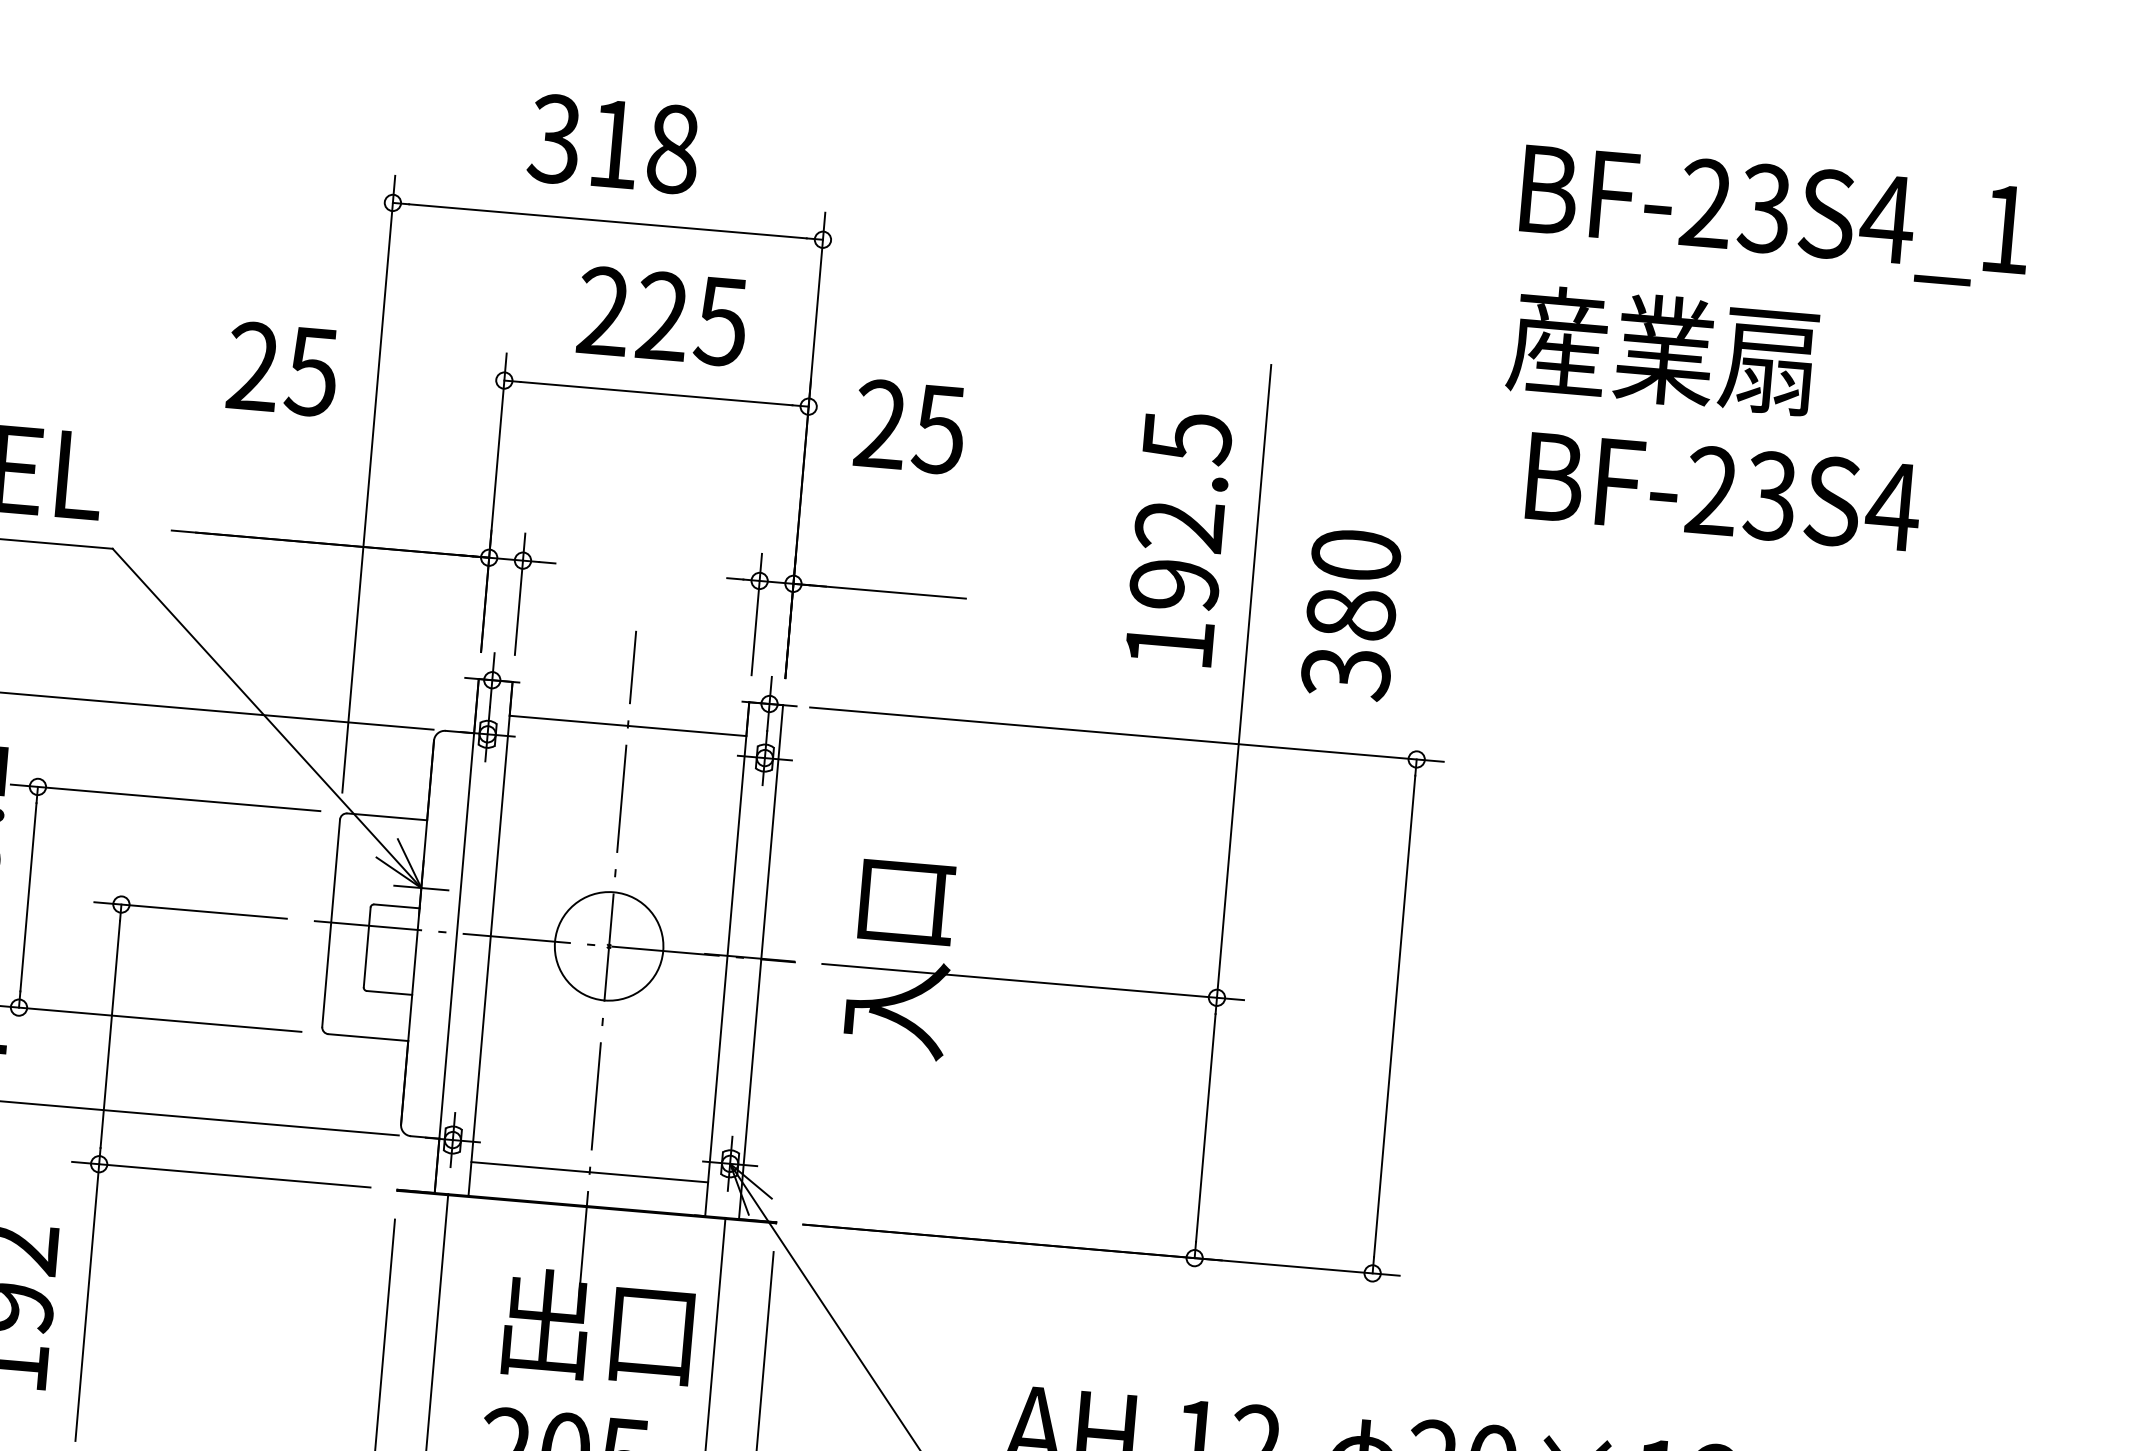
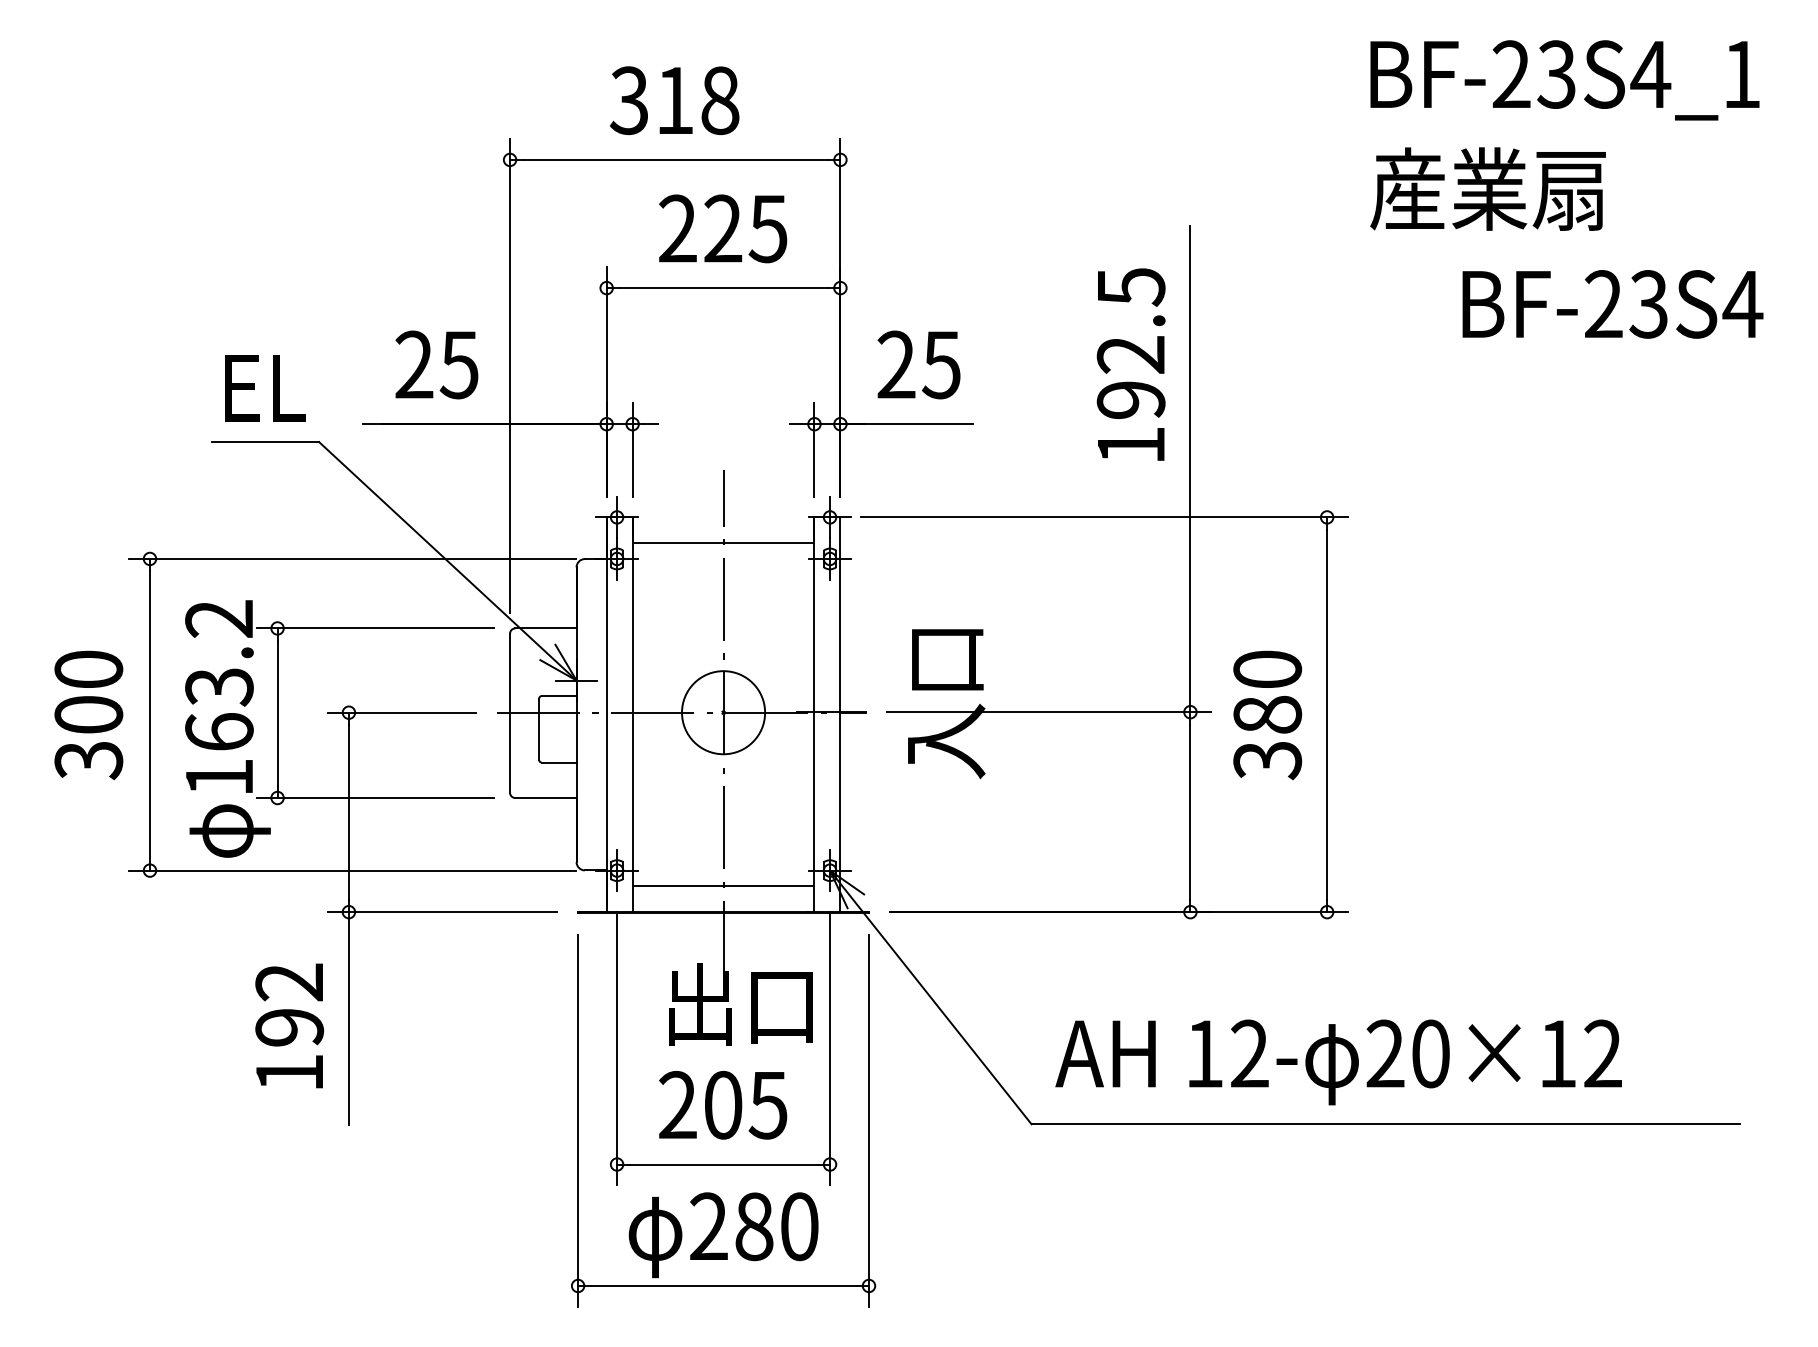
text: (282, 368) -> (436, 364), moved
text: (909, 426) -> (918, 364), moved
text: (1723, 492) -> (1612, 304), moved
text: (1350, 613) -> (1267, 714), moved

